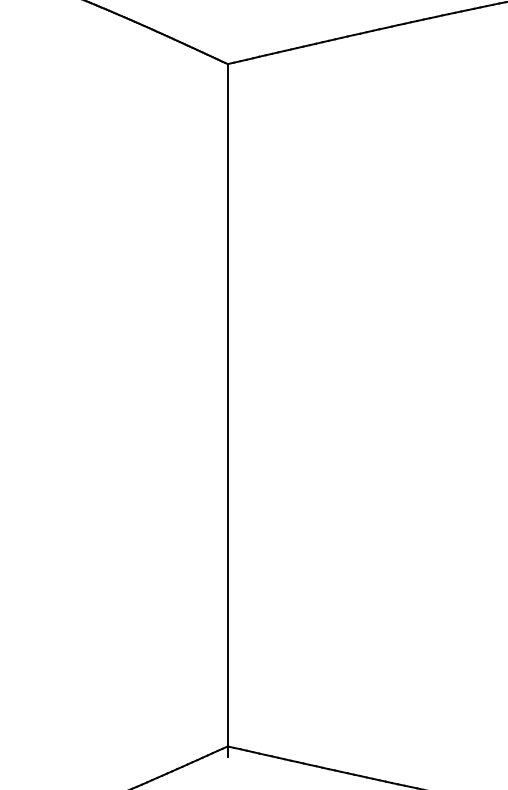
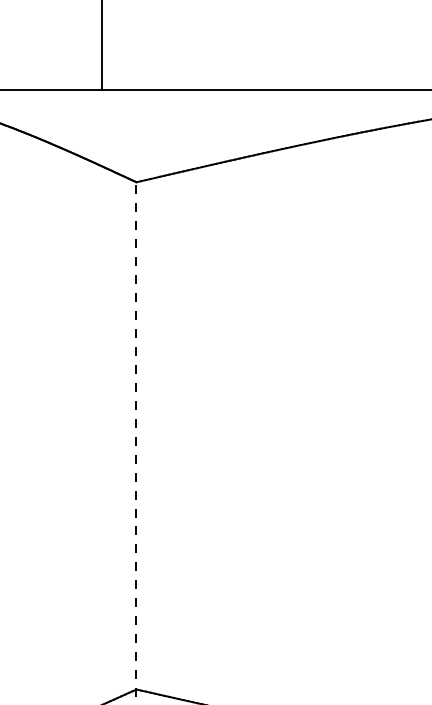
line: (227, 410) -> (136, 439), solid -> dashed

